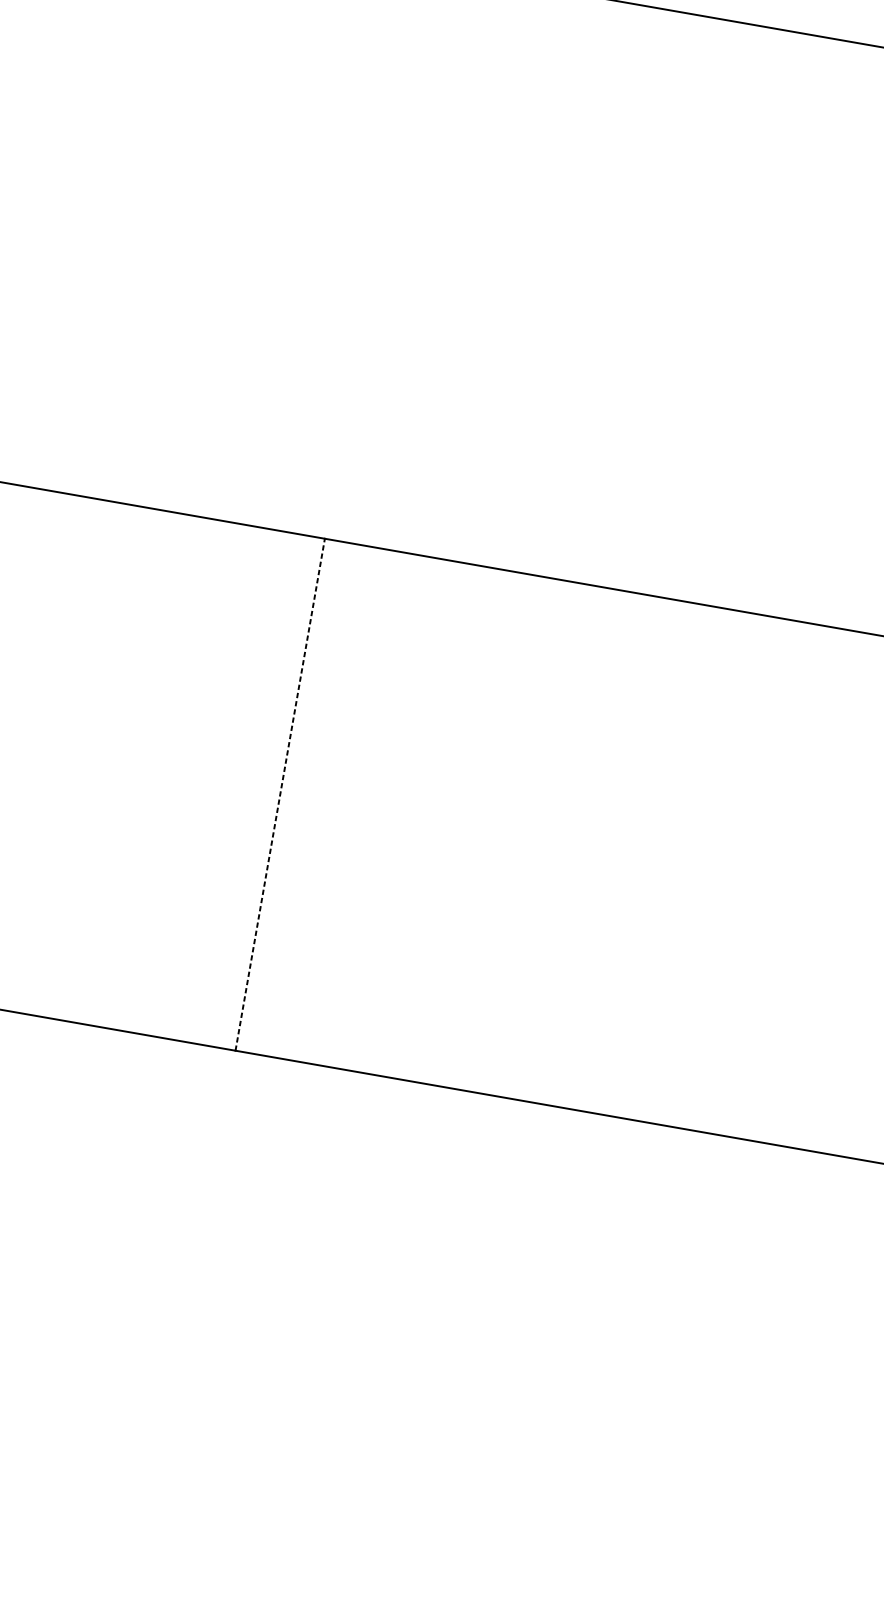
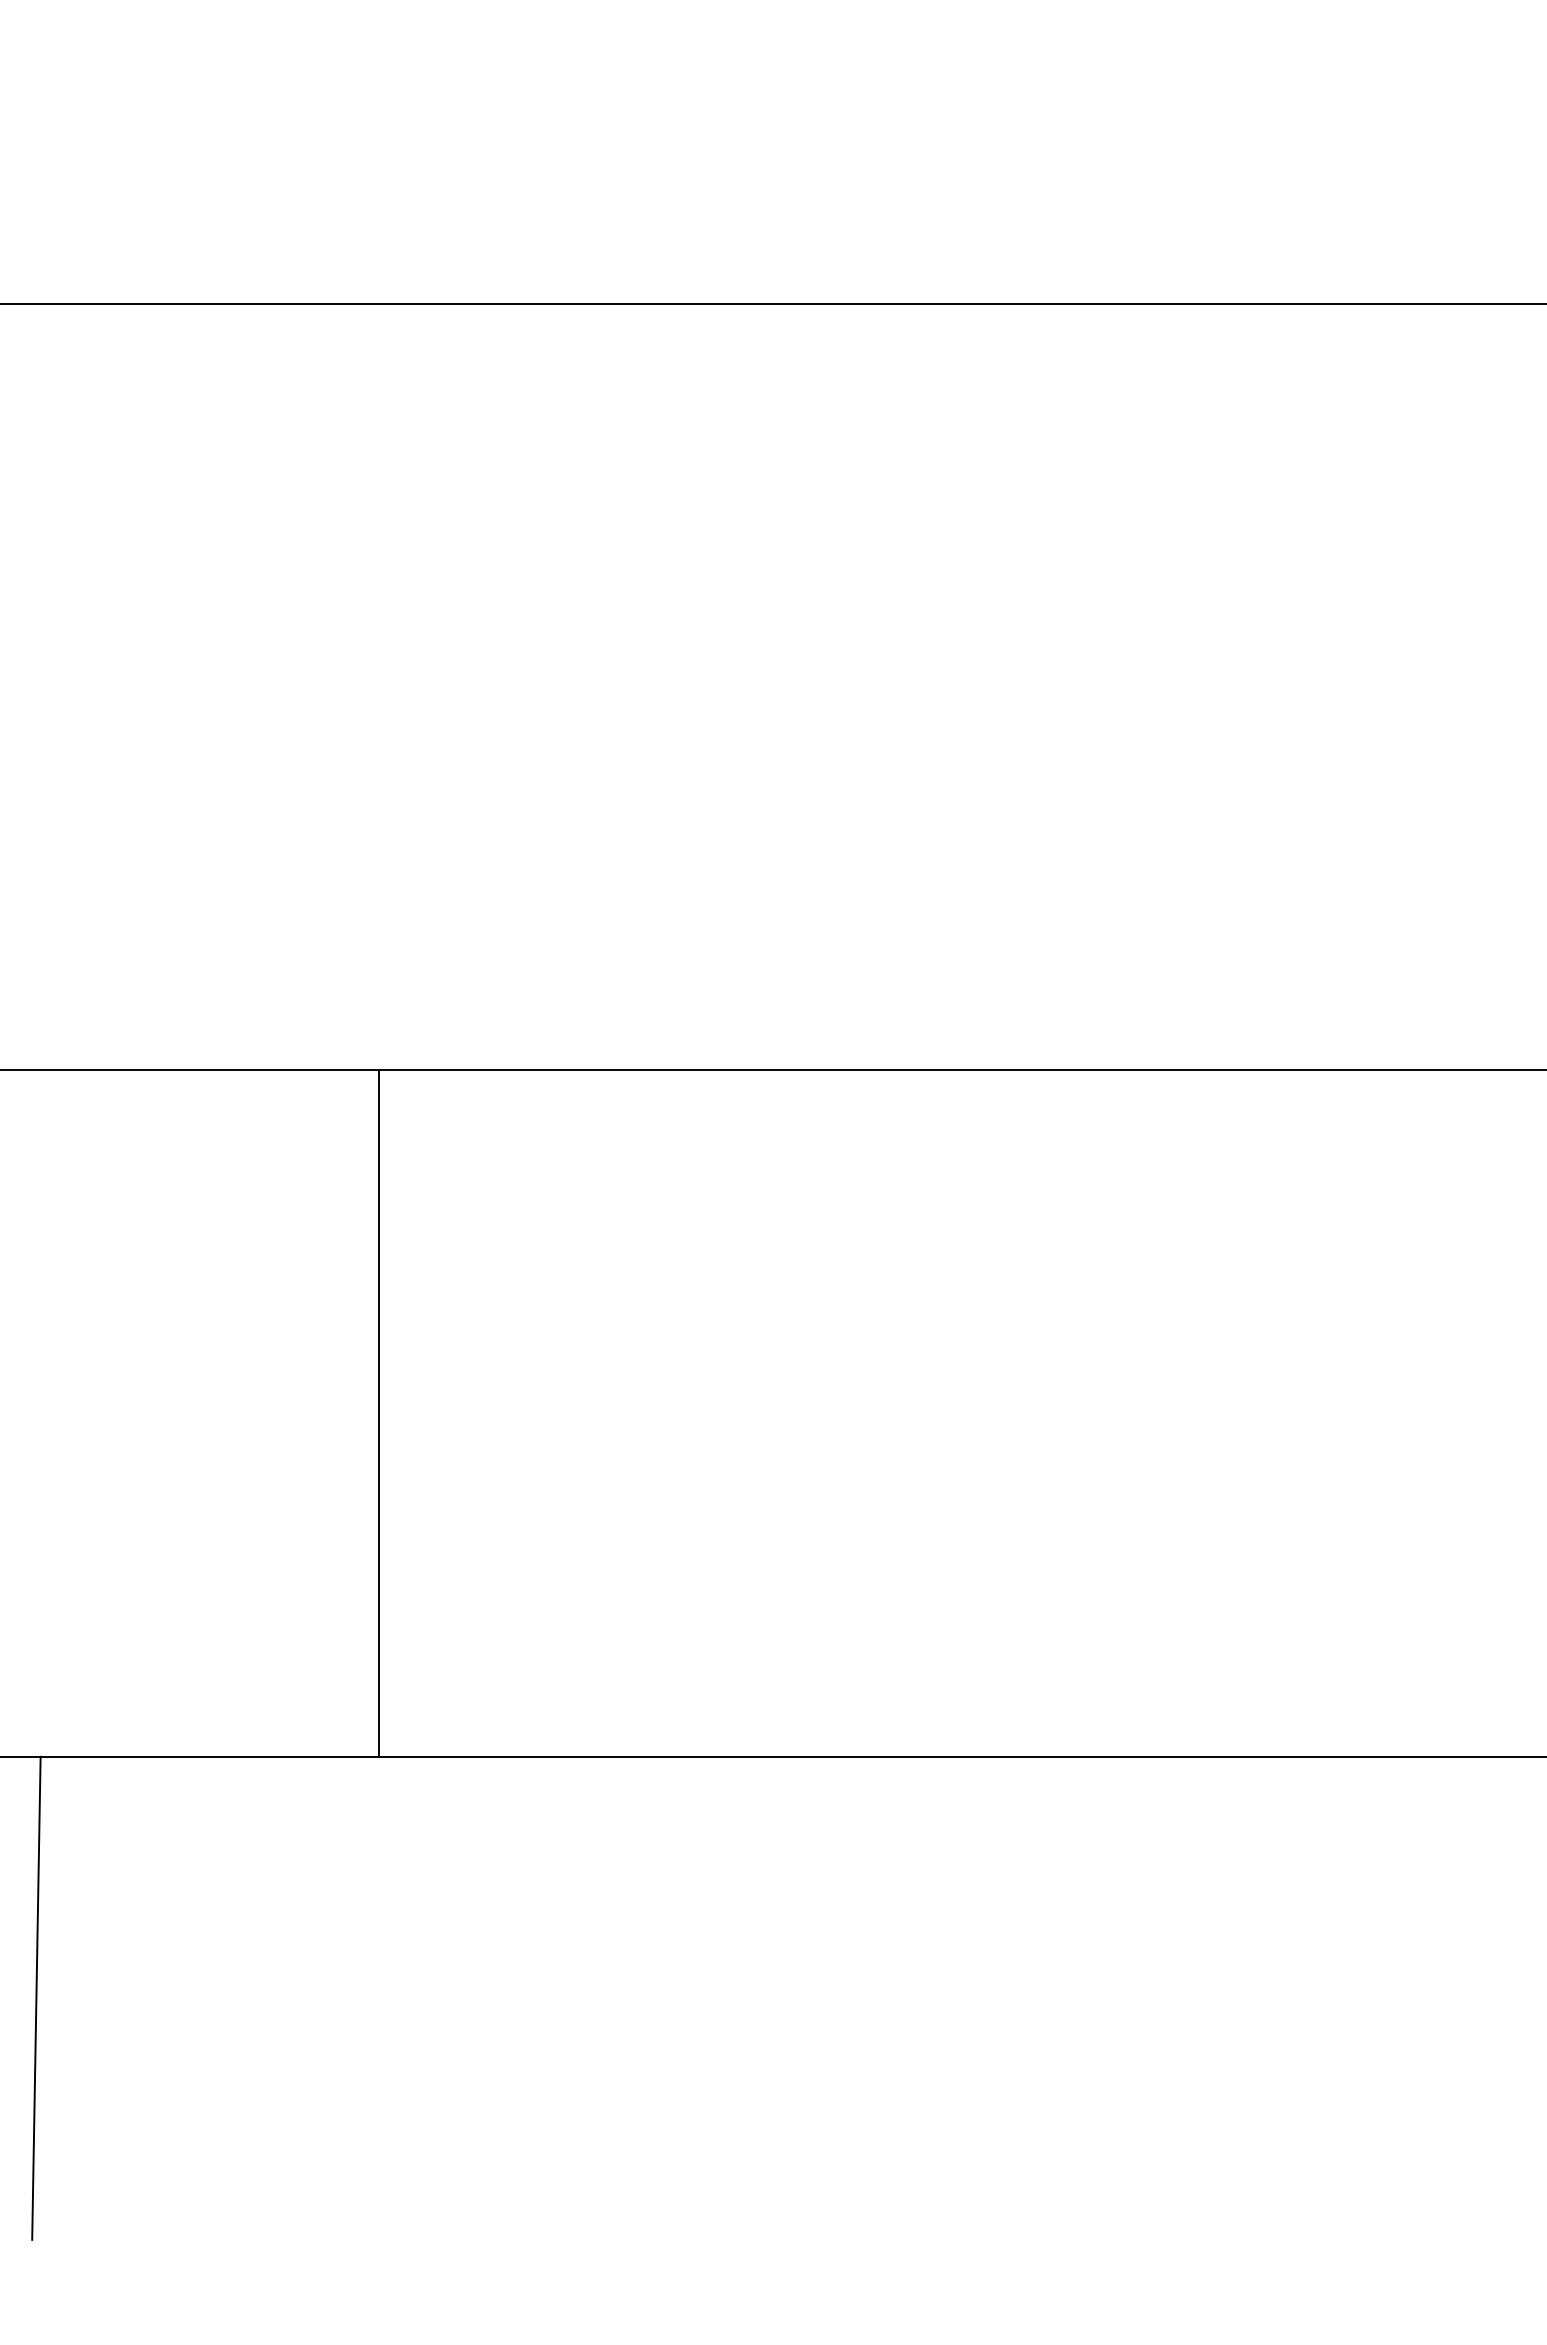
line: (280, 794) -> (378, 1412), dashed -> solid

